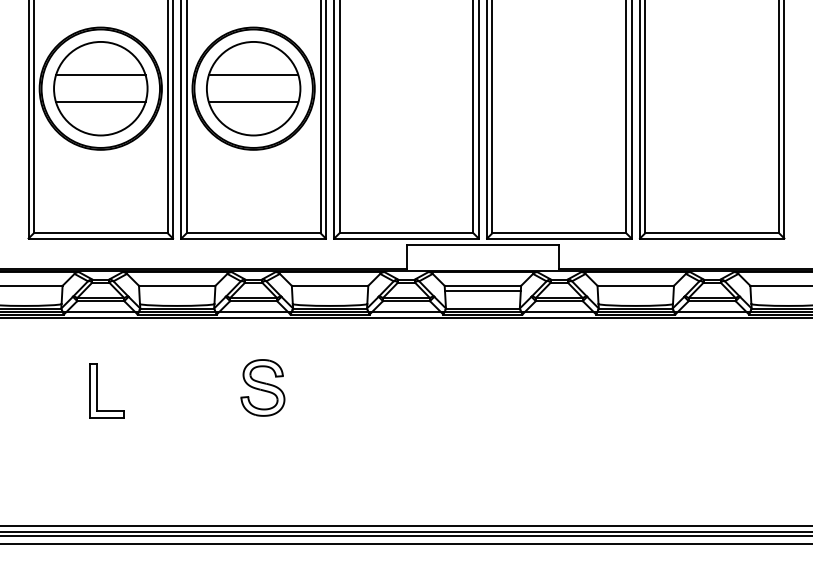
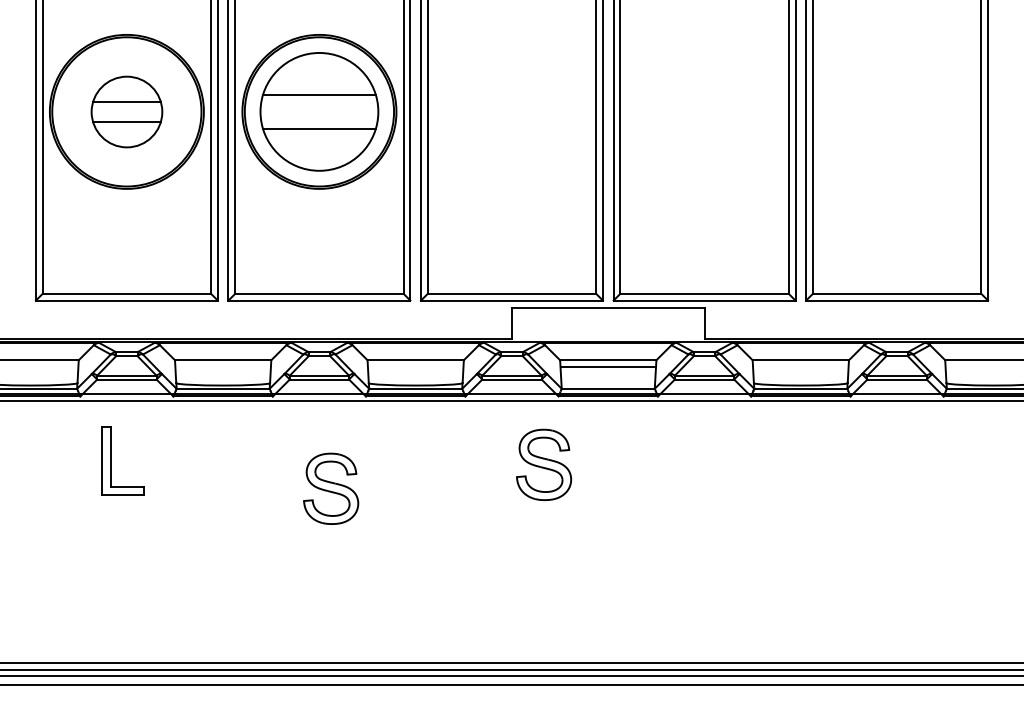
part: (100, 88) -> (126, 111), size x0.6
part: (431, 368) -> (543, 464), added
part: (97, 390) -> (111, 460), moved

